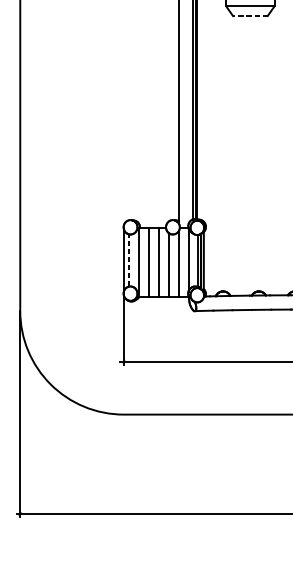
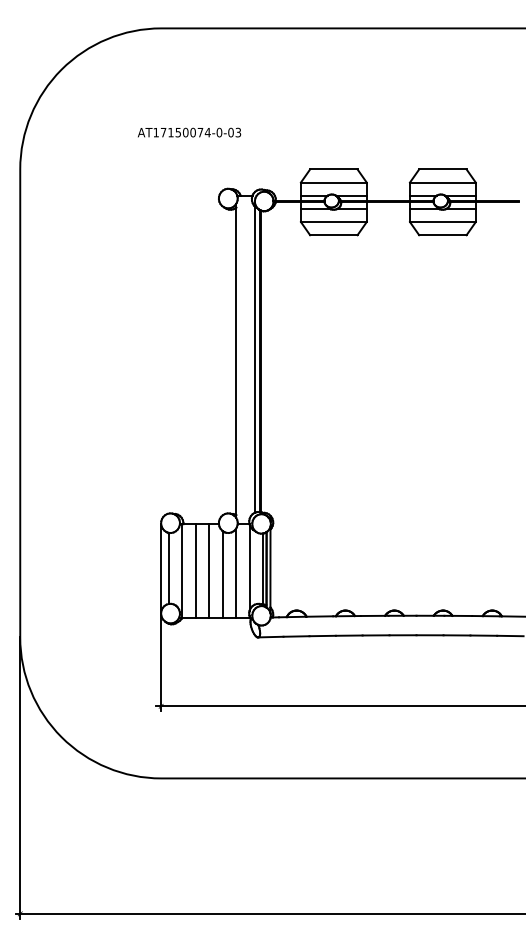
line: (250, 16) -> (333, 235), dashed -> solid
line: (129, 260) -> (169, 568), dashed -> solid

